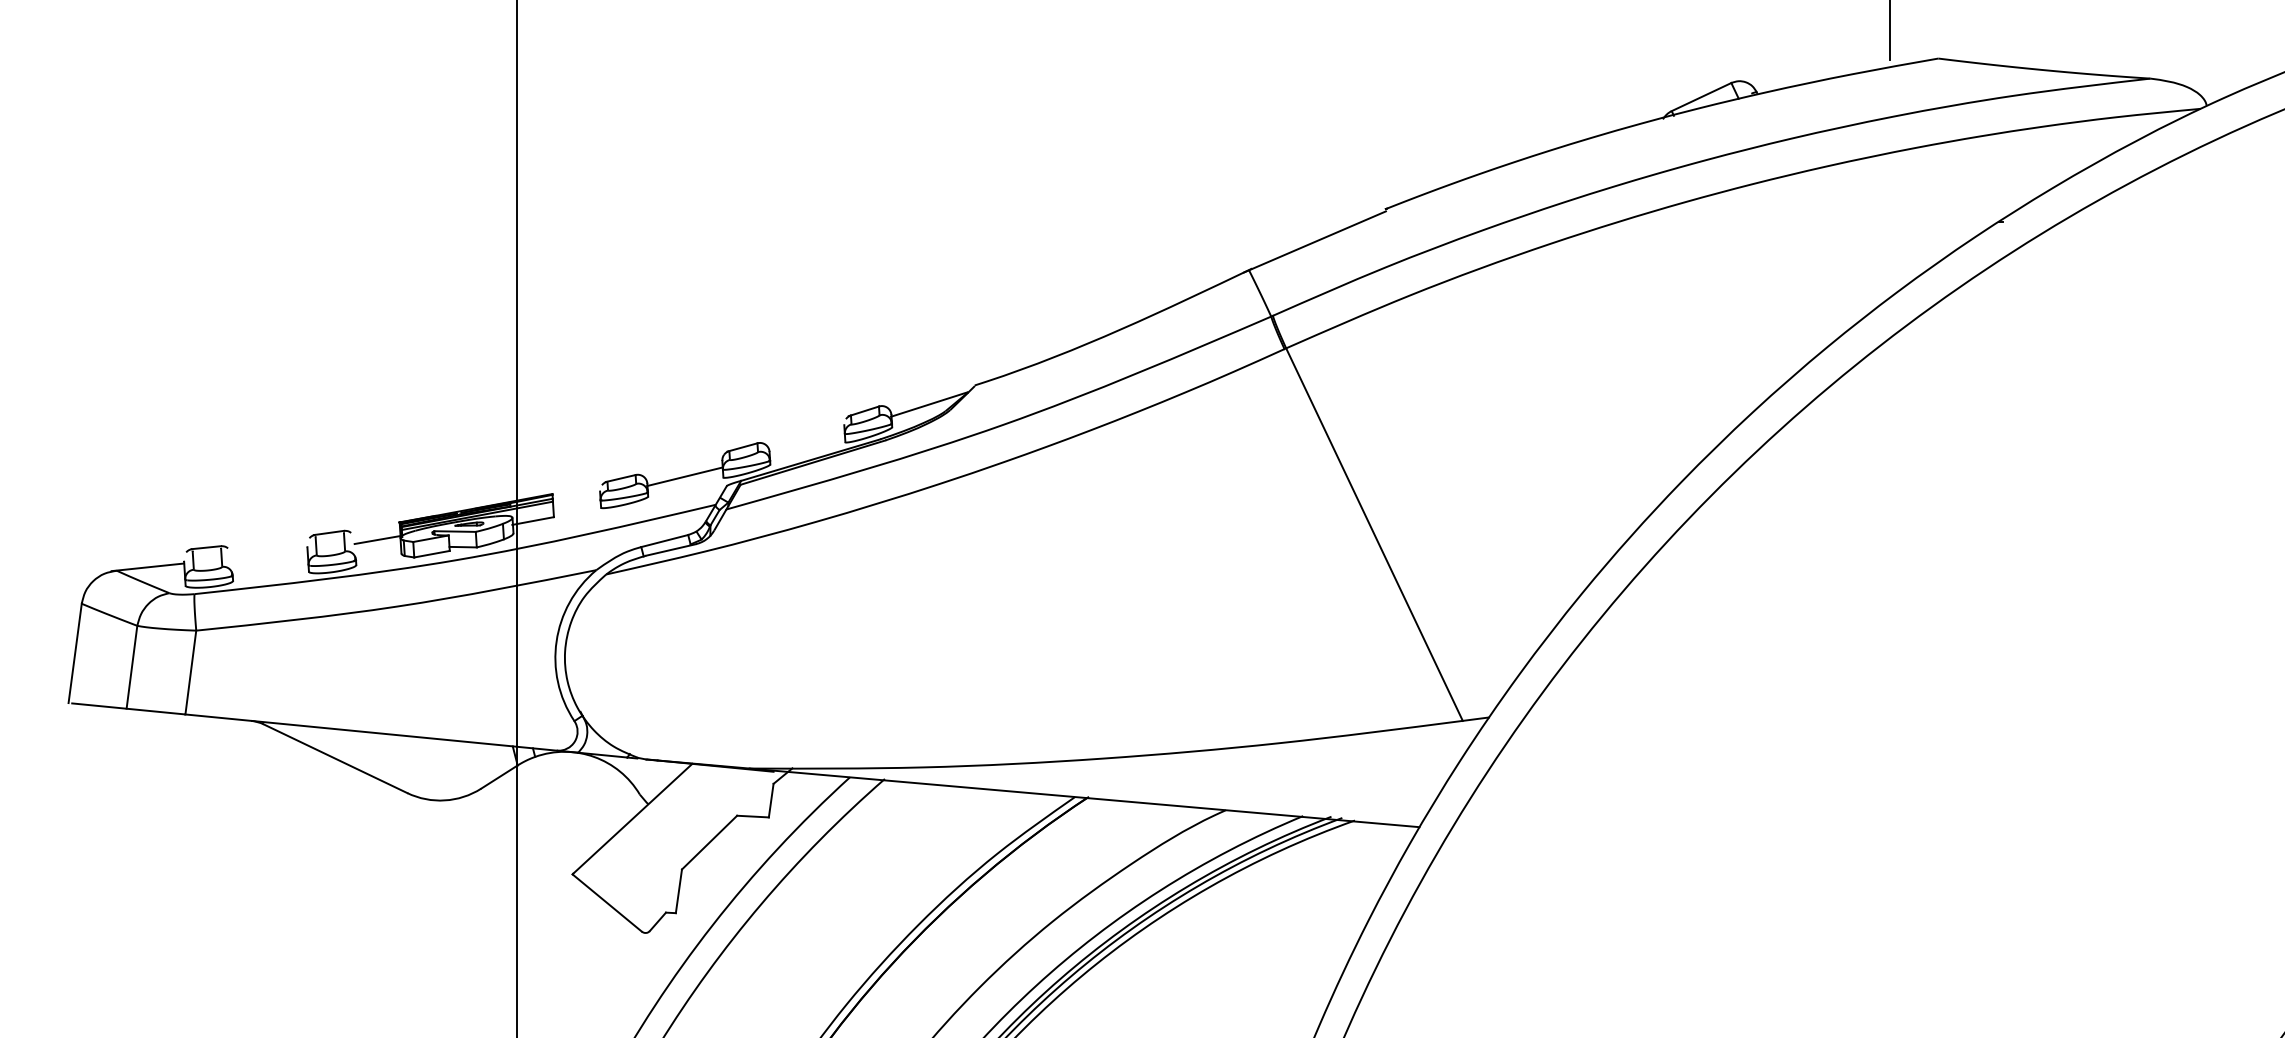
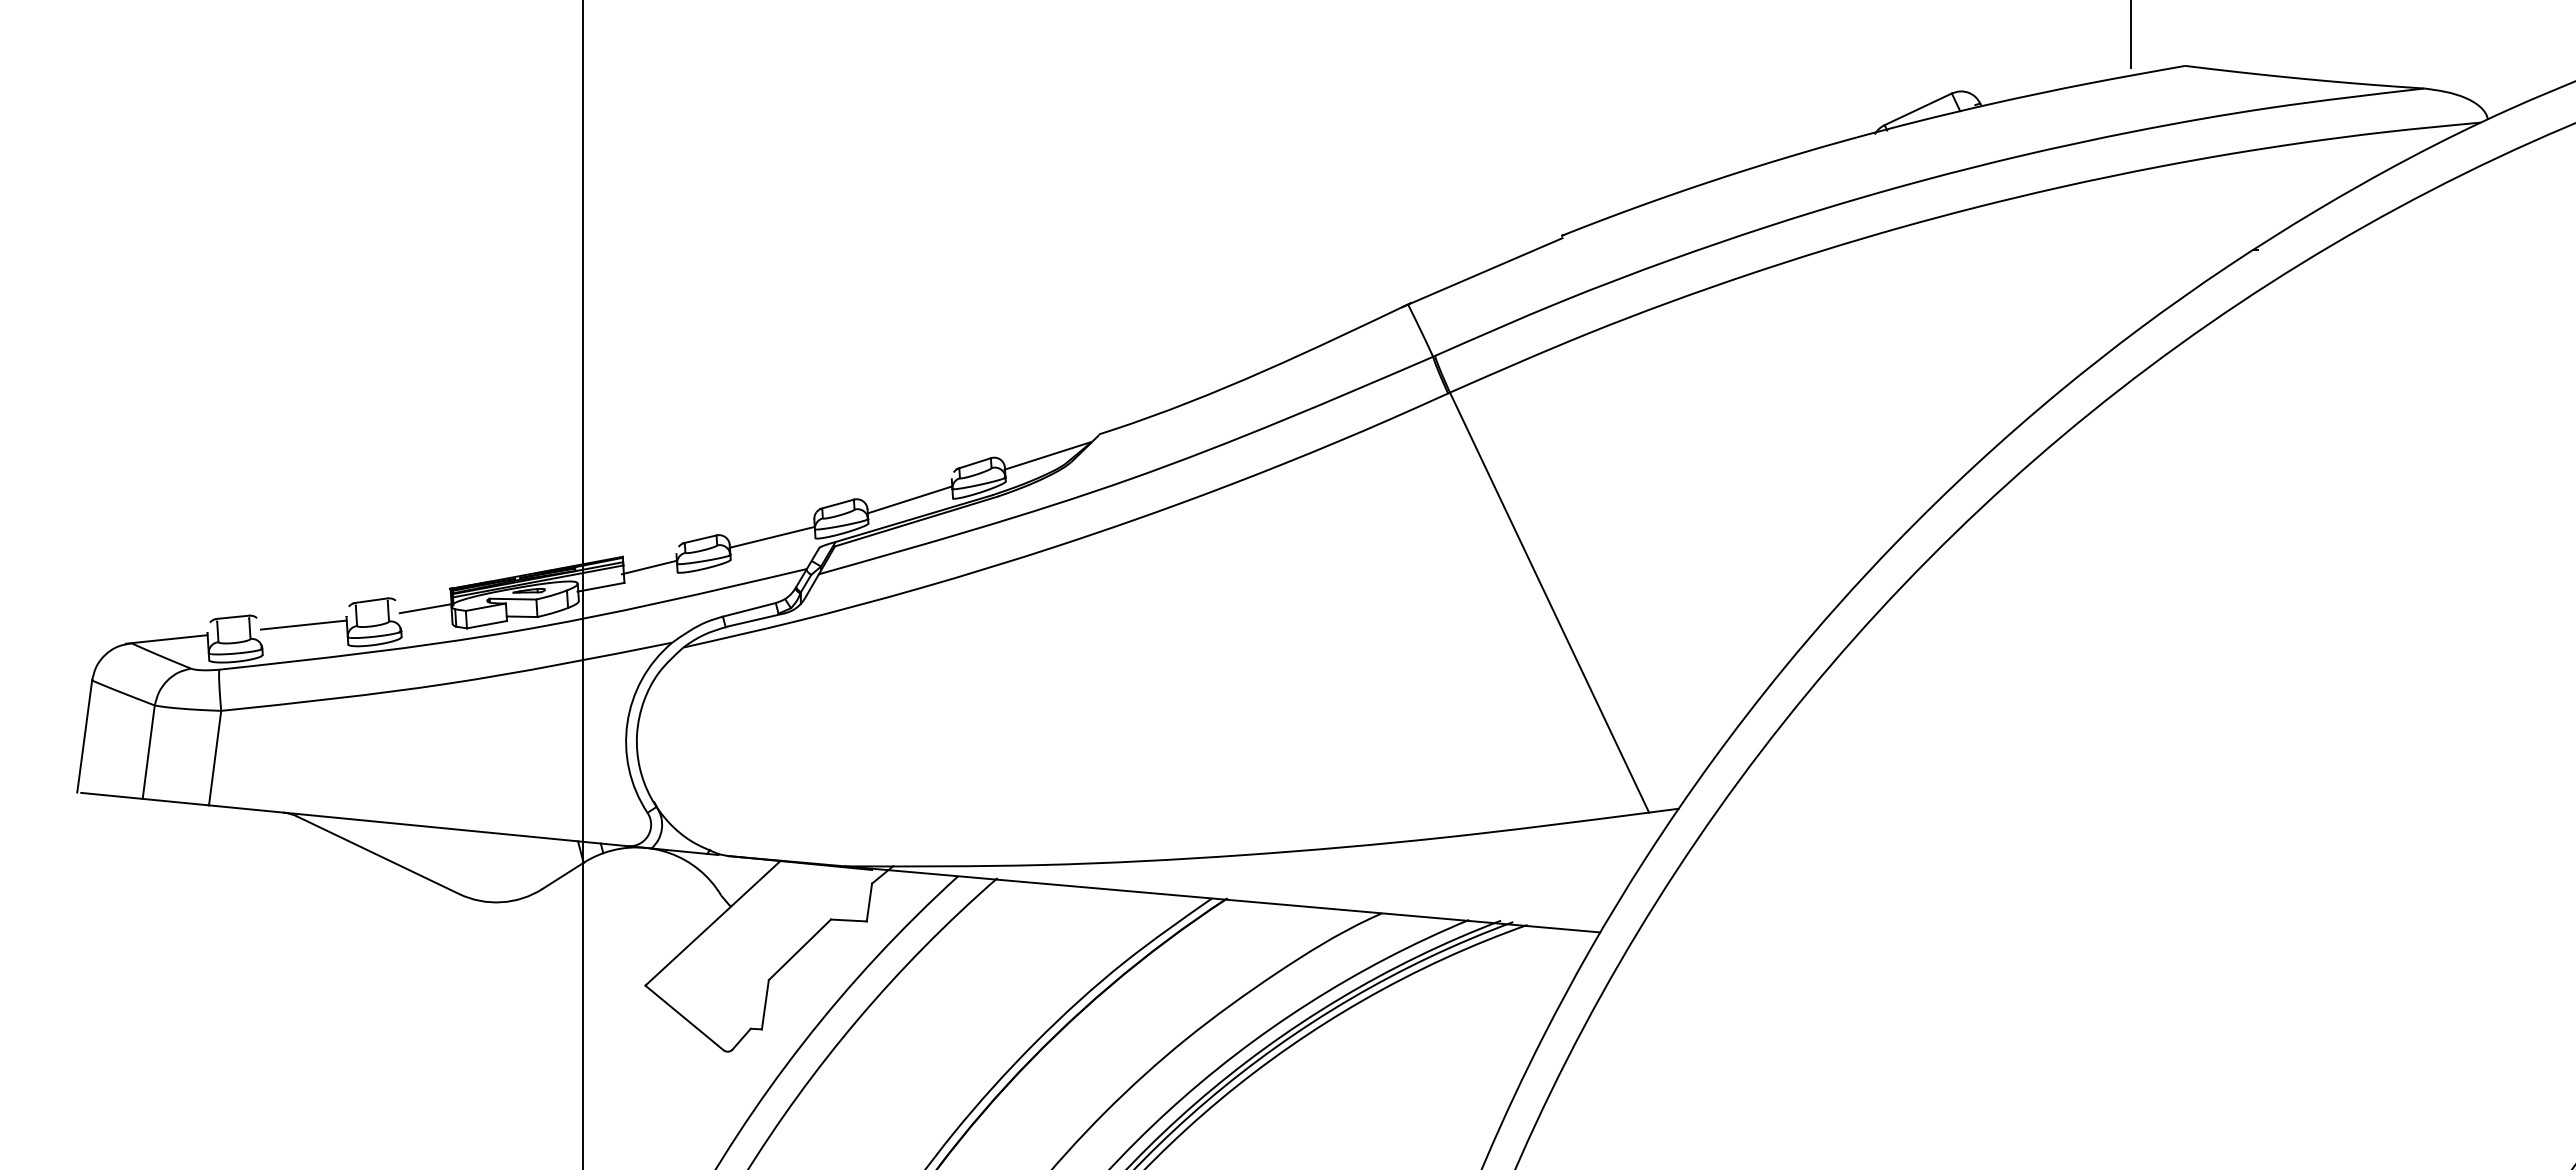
line: (806, 443) -> (909, 499), added
line: (575, 503) -> (648, 567), added
line: (269, 554) -> (303, 624), added

